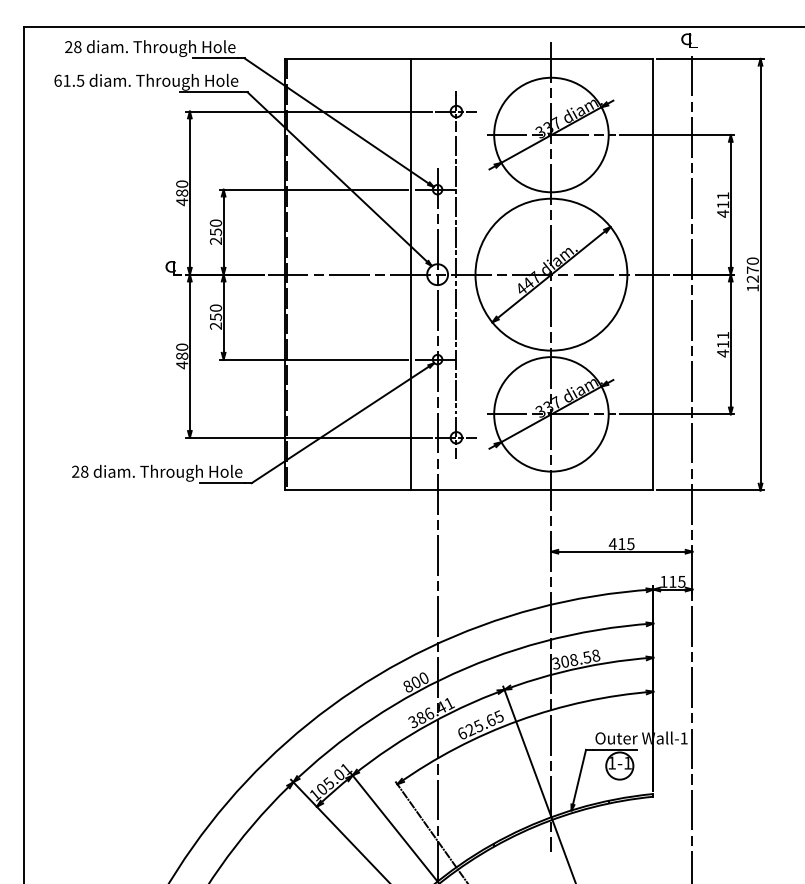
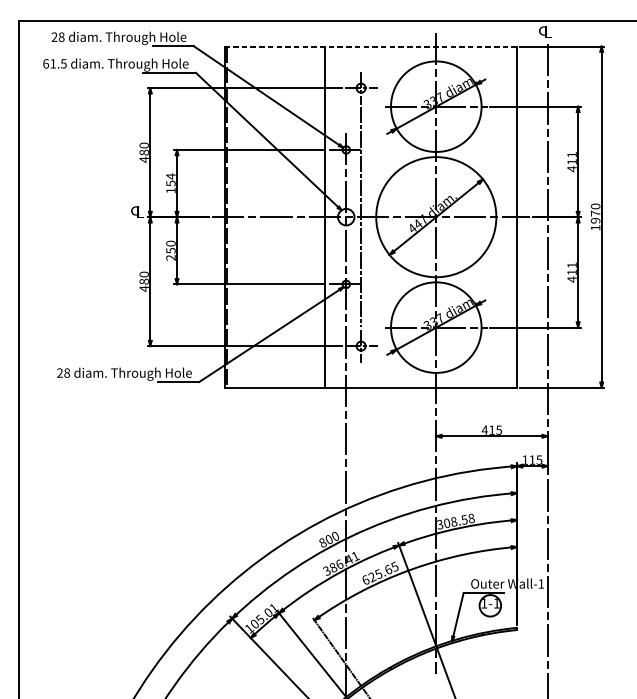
line: (468, 58) -> (370, 46), solid -> dashed
text: (215, 231) -> (170, 183), 250 -> 154
text: (752, 278) -> (595, 220), 1270 -> 1970

